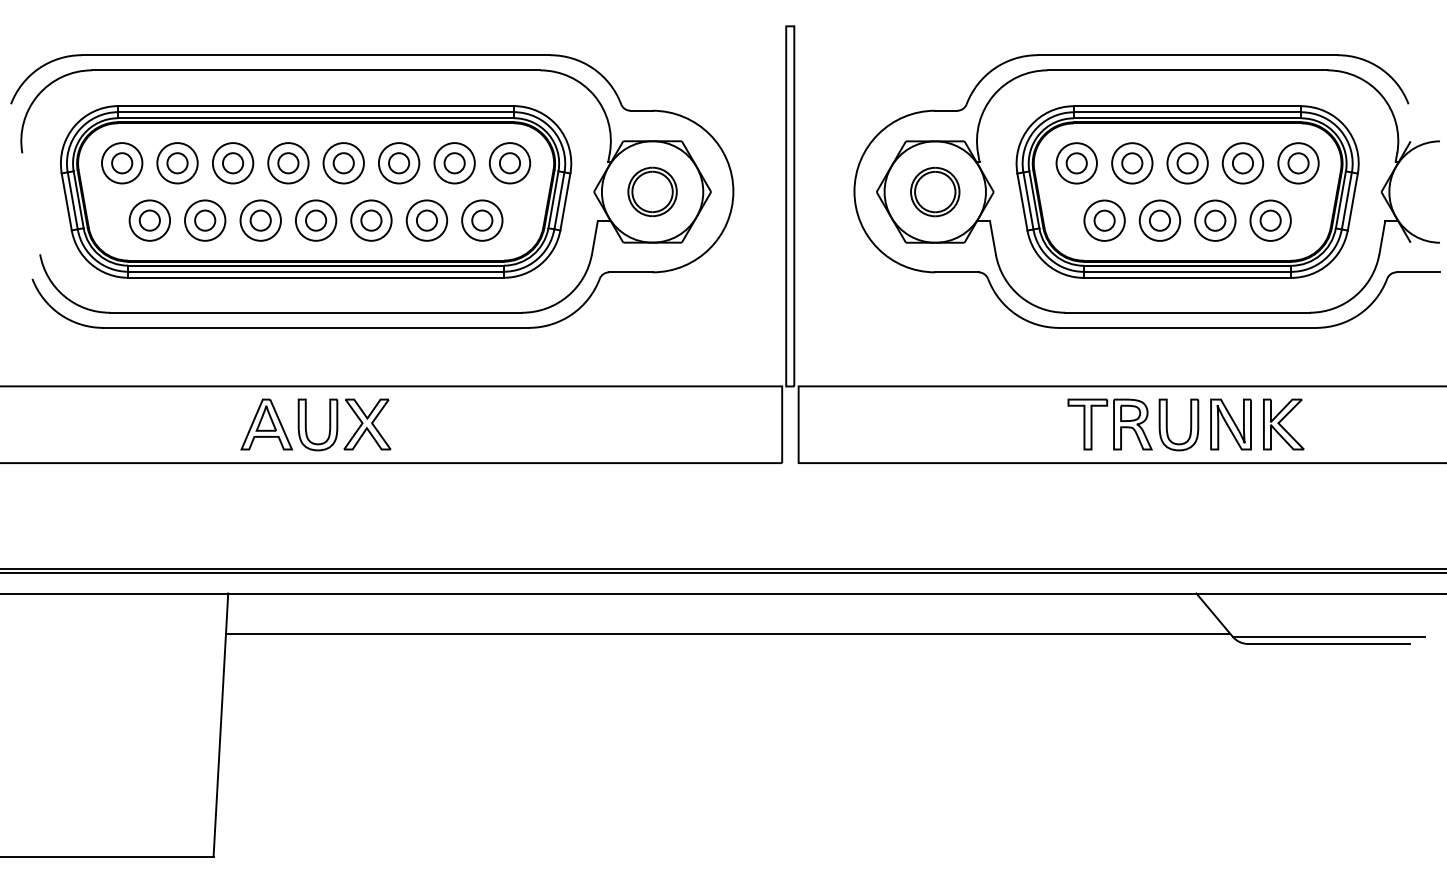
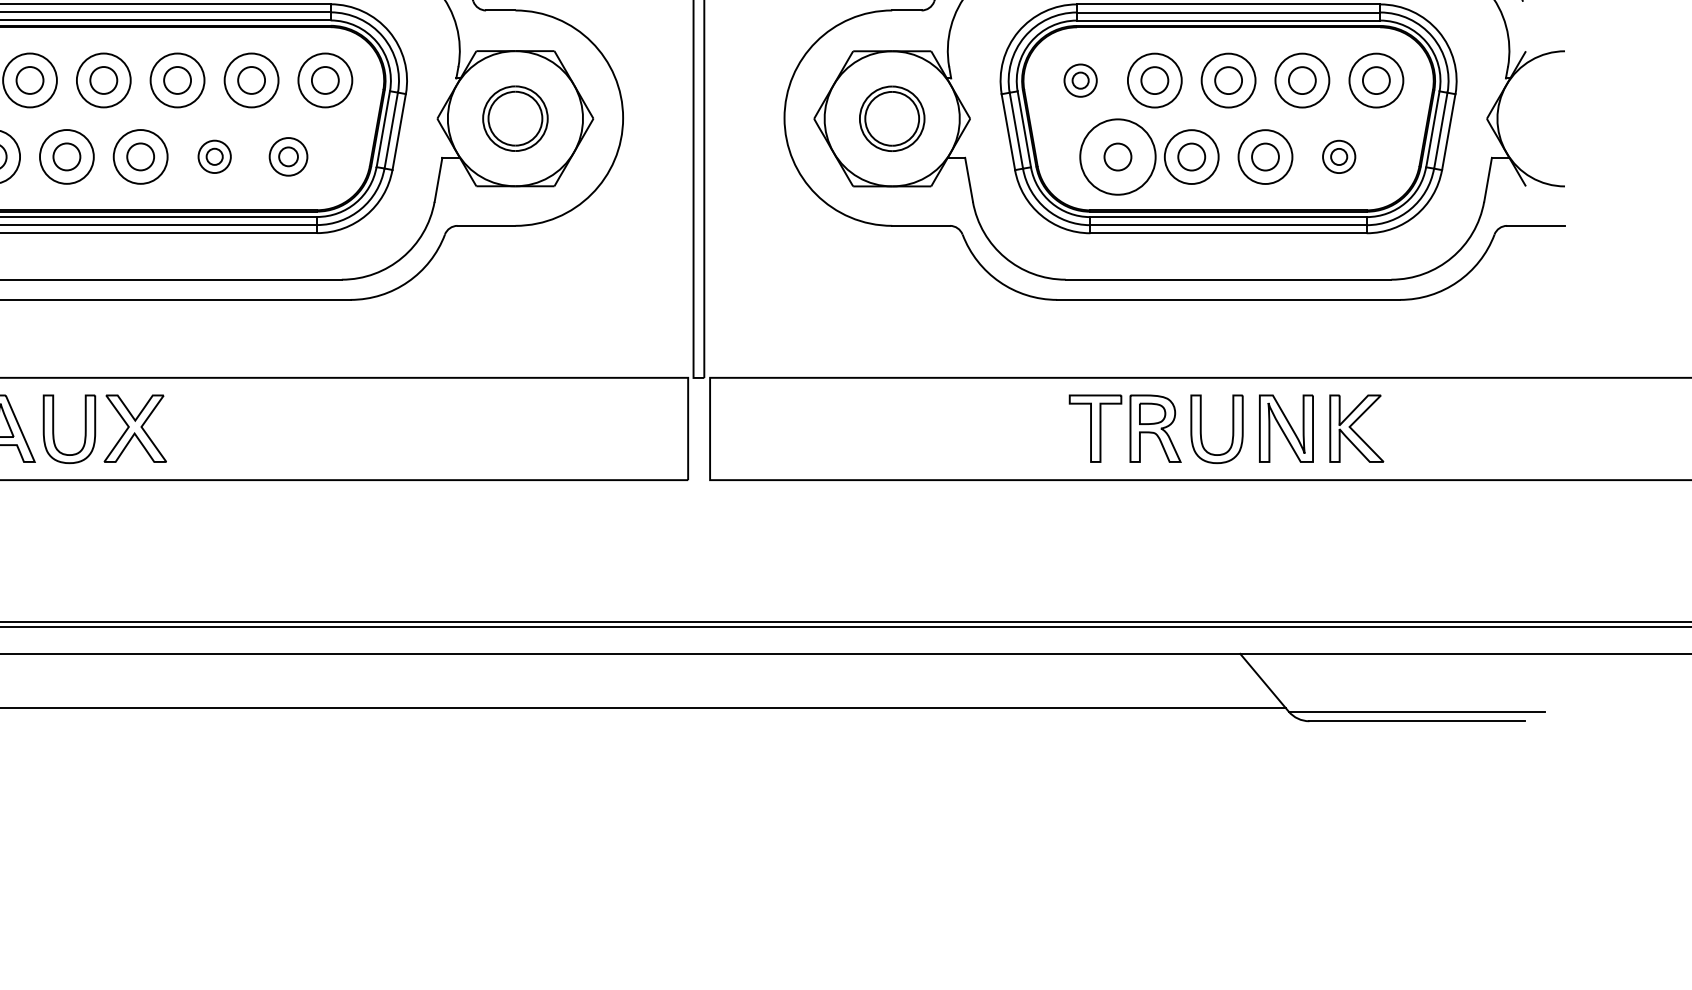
part: (1076, 163) -> (1080, 80), size x0.6
part: (426, 220) -> (214, 156), size x0.6
part: (482, 220) -> (288, 156), size x0.7
circle: (1104, 220) -> (1117, 156), size x1.4
part: (1270, 220) -> (1339, 156), size x0.6

